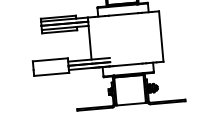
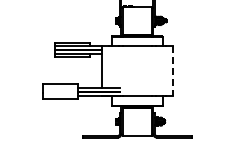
line: (161, 37) -> (173, 71), solid -> dashed

